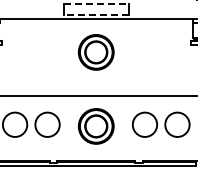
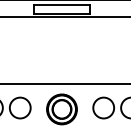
line: (96, 4) -> (62, 5), dashed -> solid
line: (95, 14) -> (61, 13), dashed -> solid
part: (95, 52) -> (61, 46), removed

